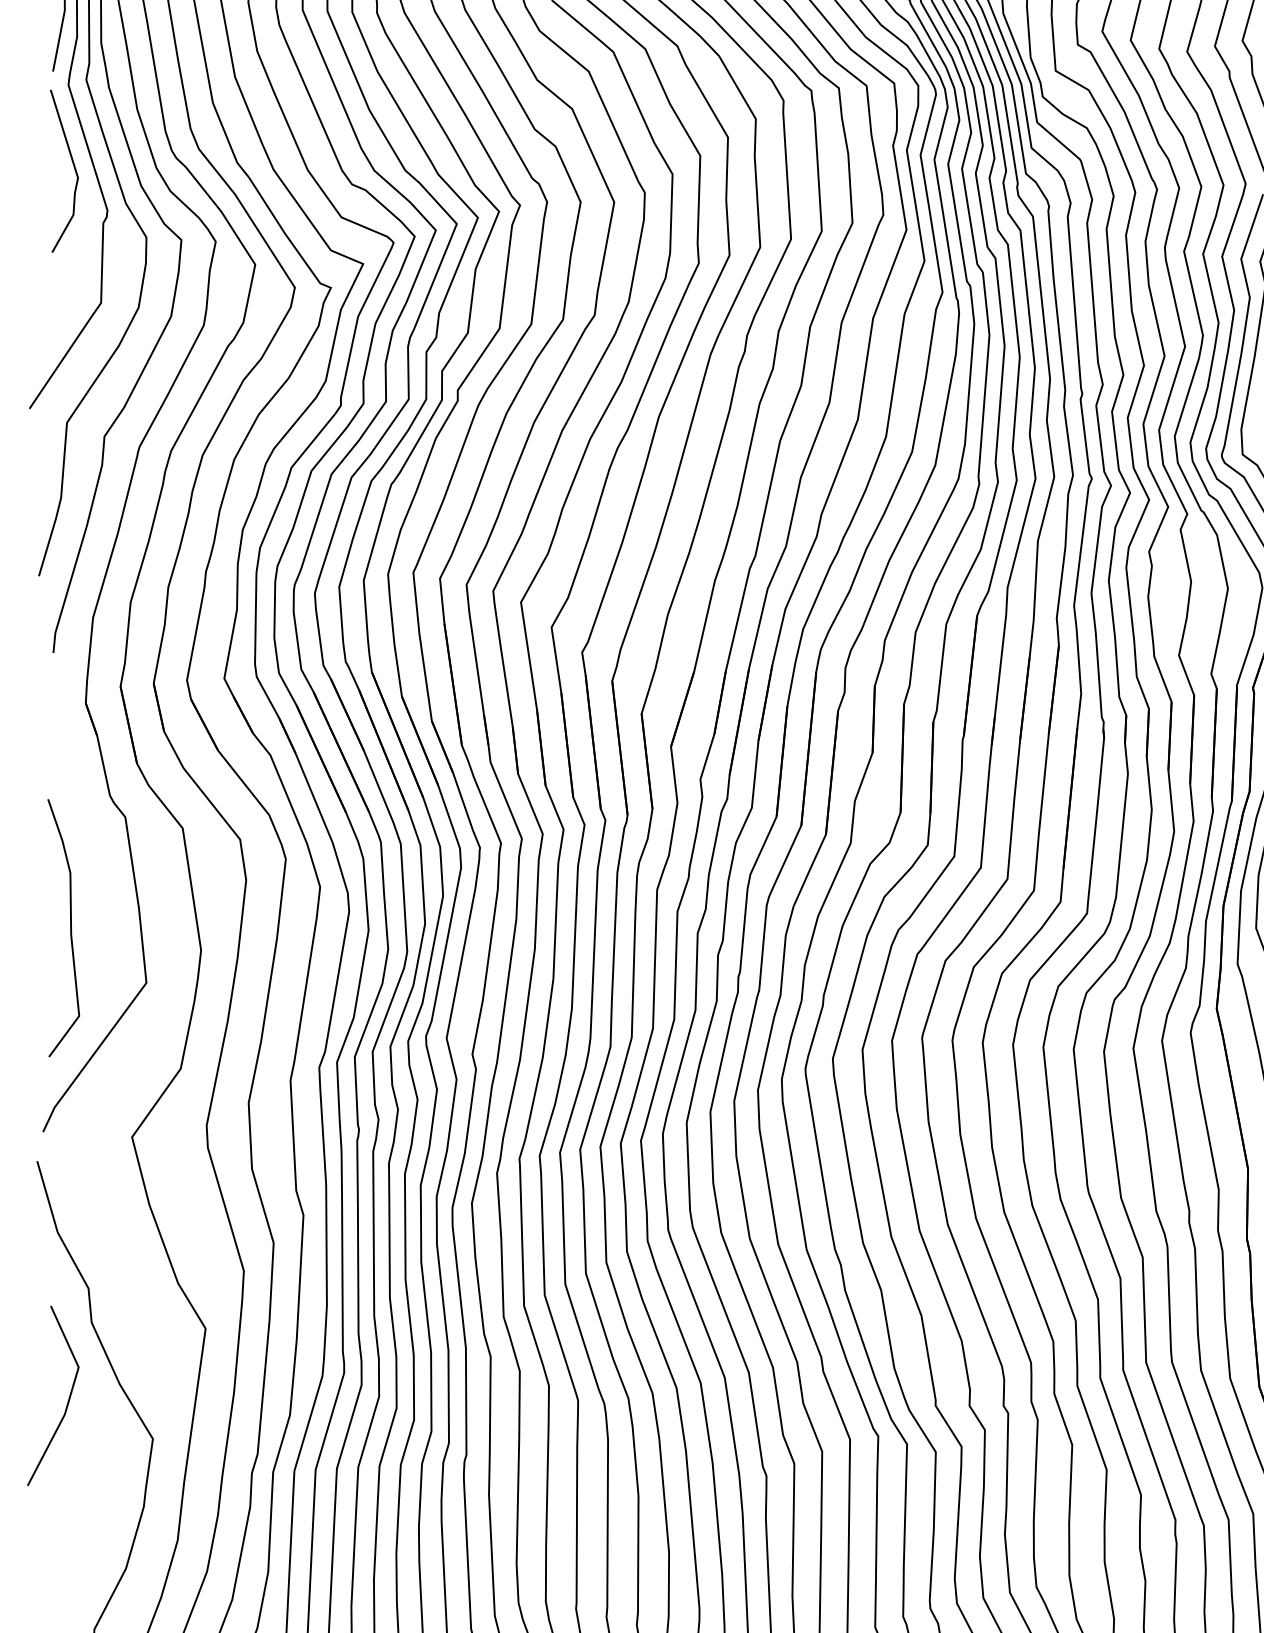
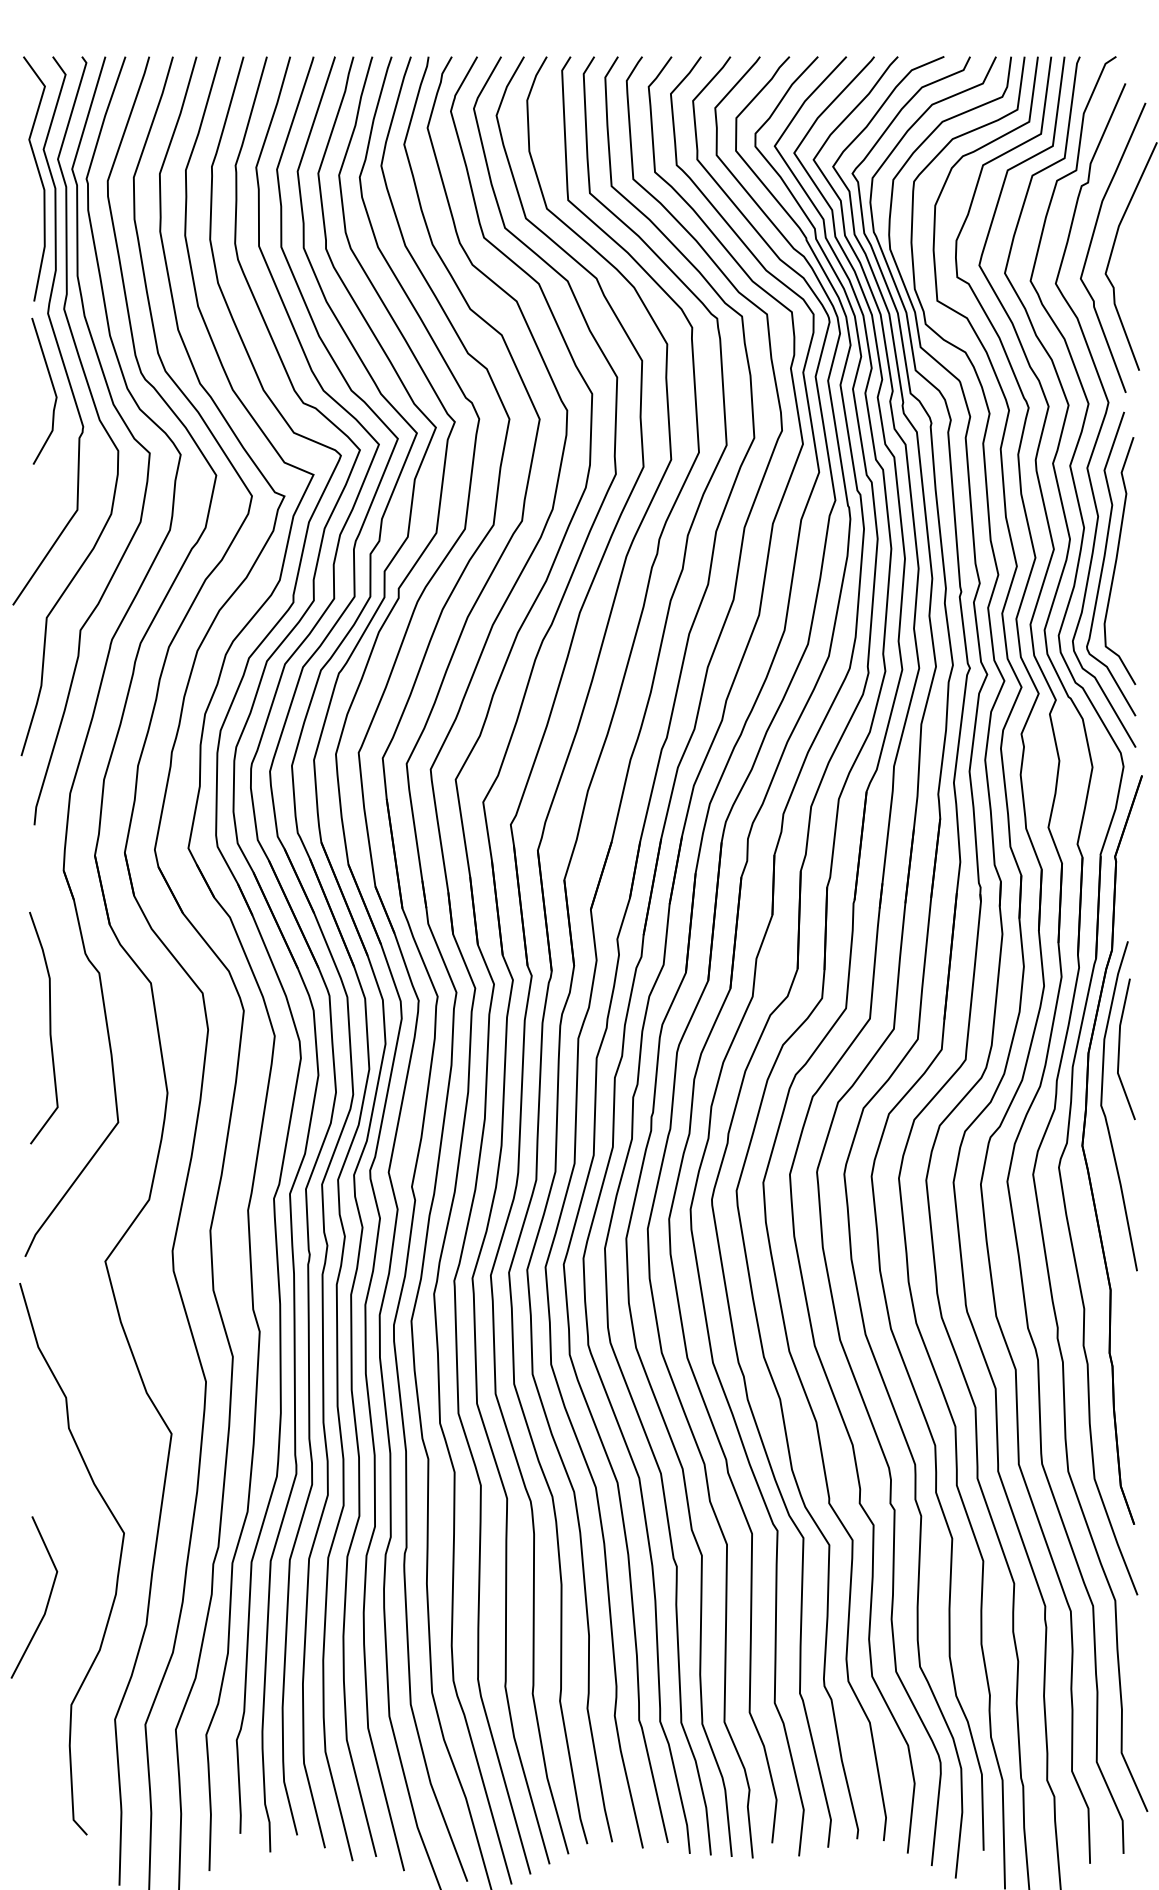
curve: (70, 927) -> (49, 1027), moved
line: (67, 1399) -> (47, 1600), moved

